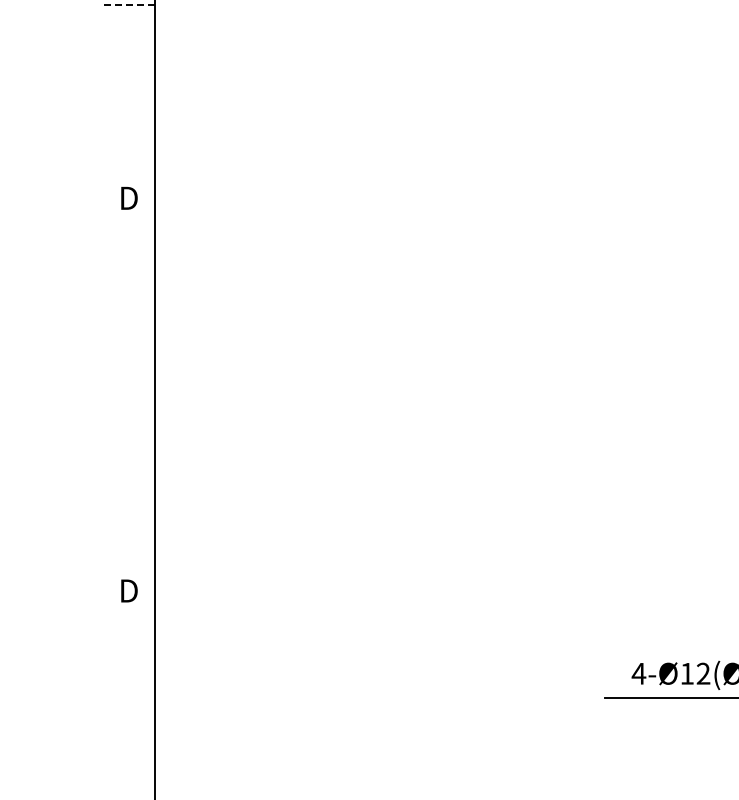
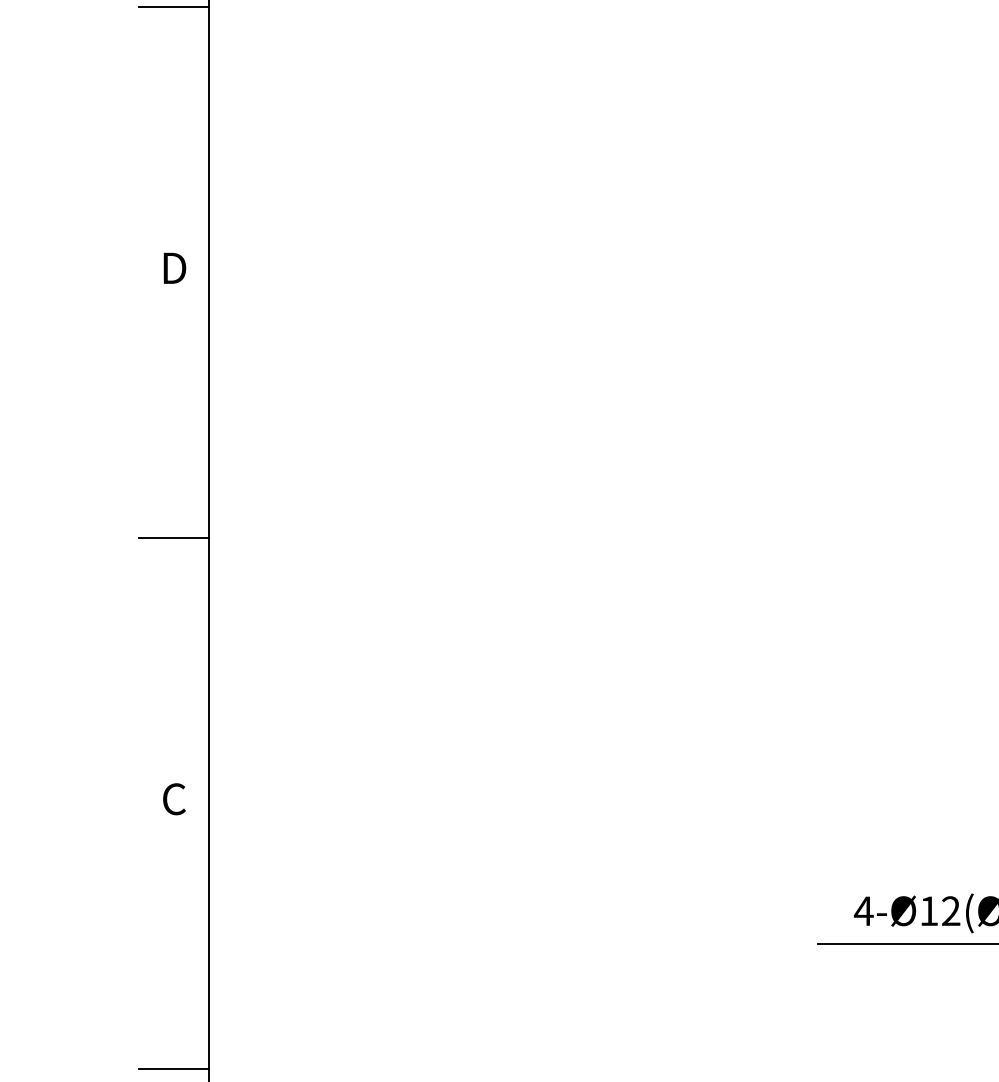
line: (128, 4) -> (173, 6), dashed -> solid
line: (128, 397) -> (173, 537), added
text: (128, 590) -> (173, 798), D -> C
line: (128, 790) -> (173, 1068), added

